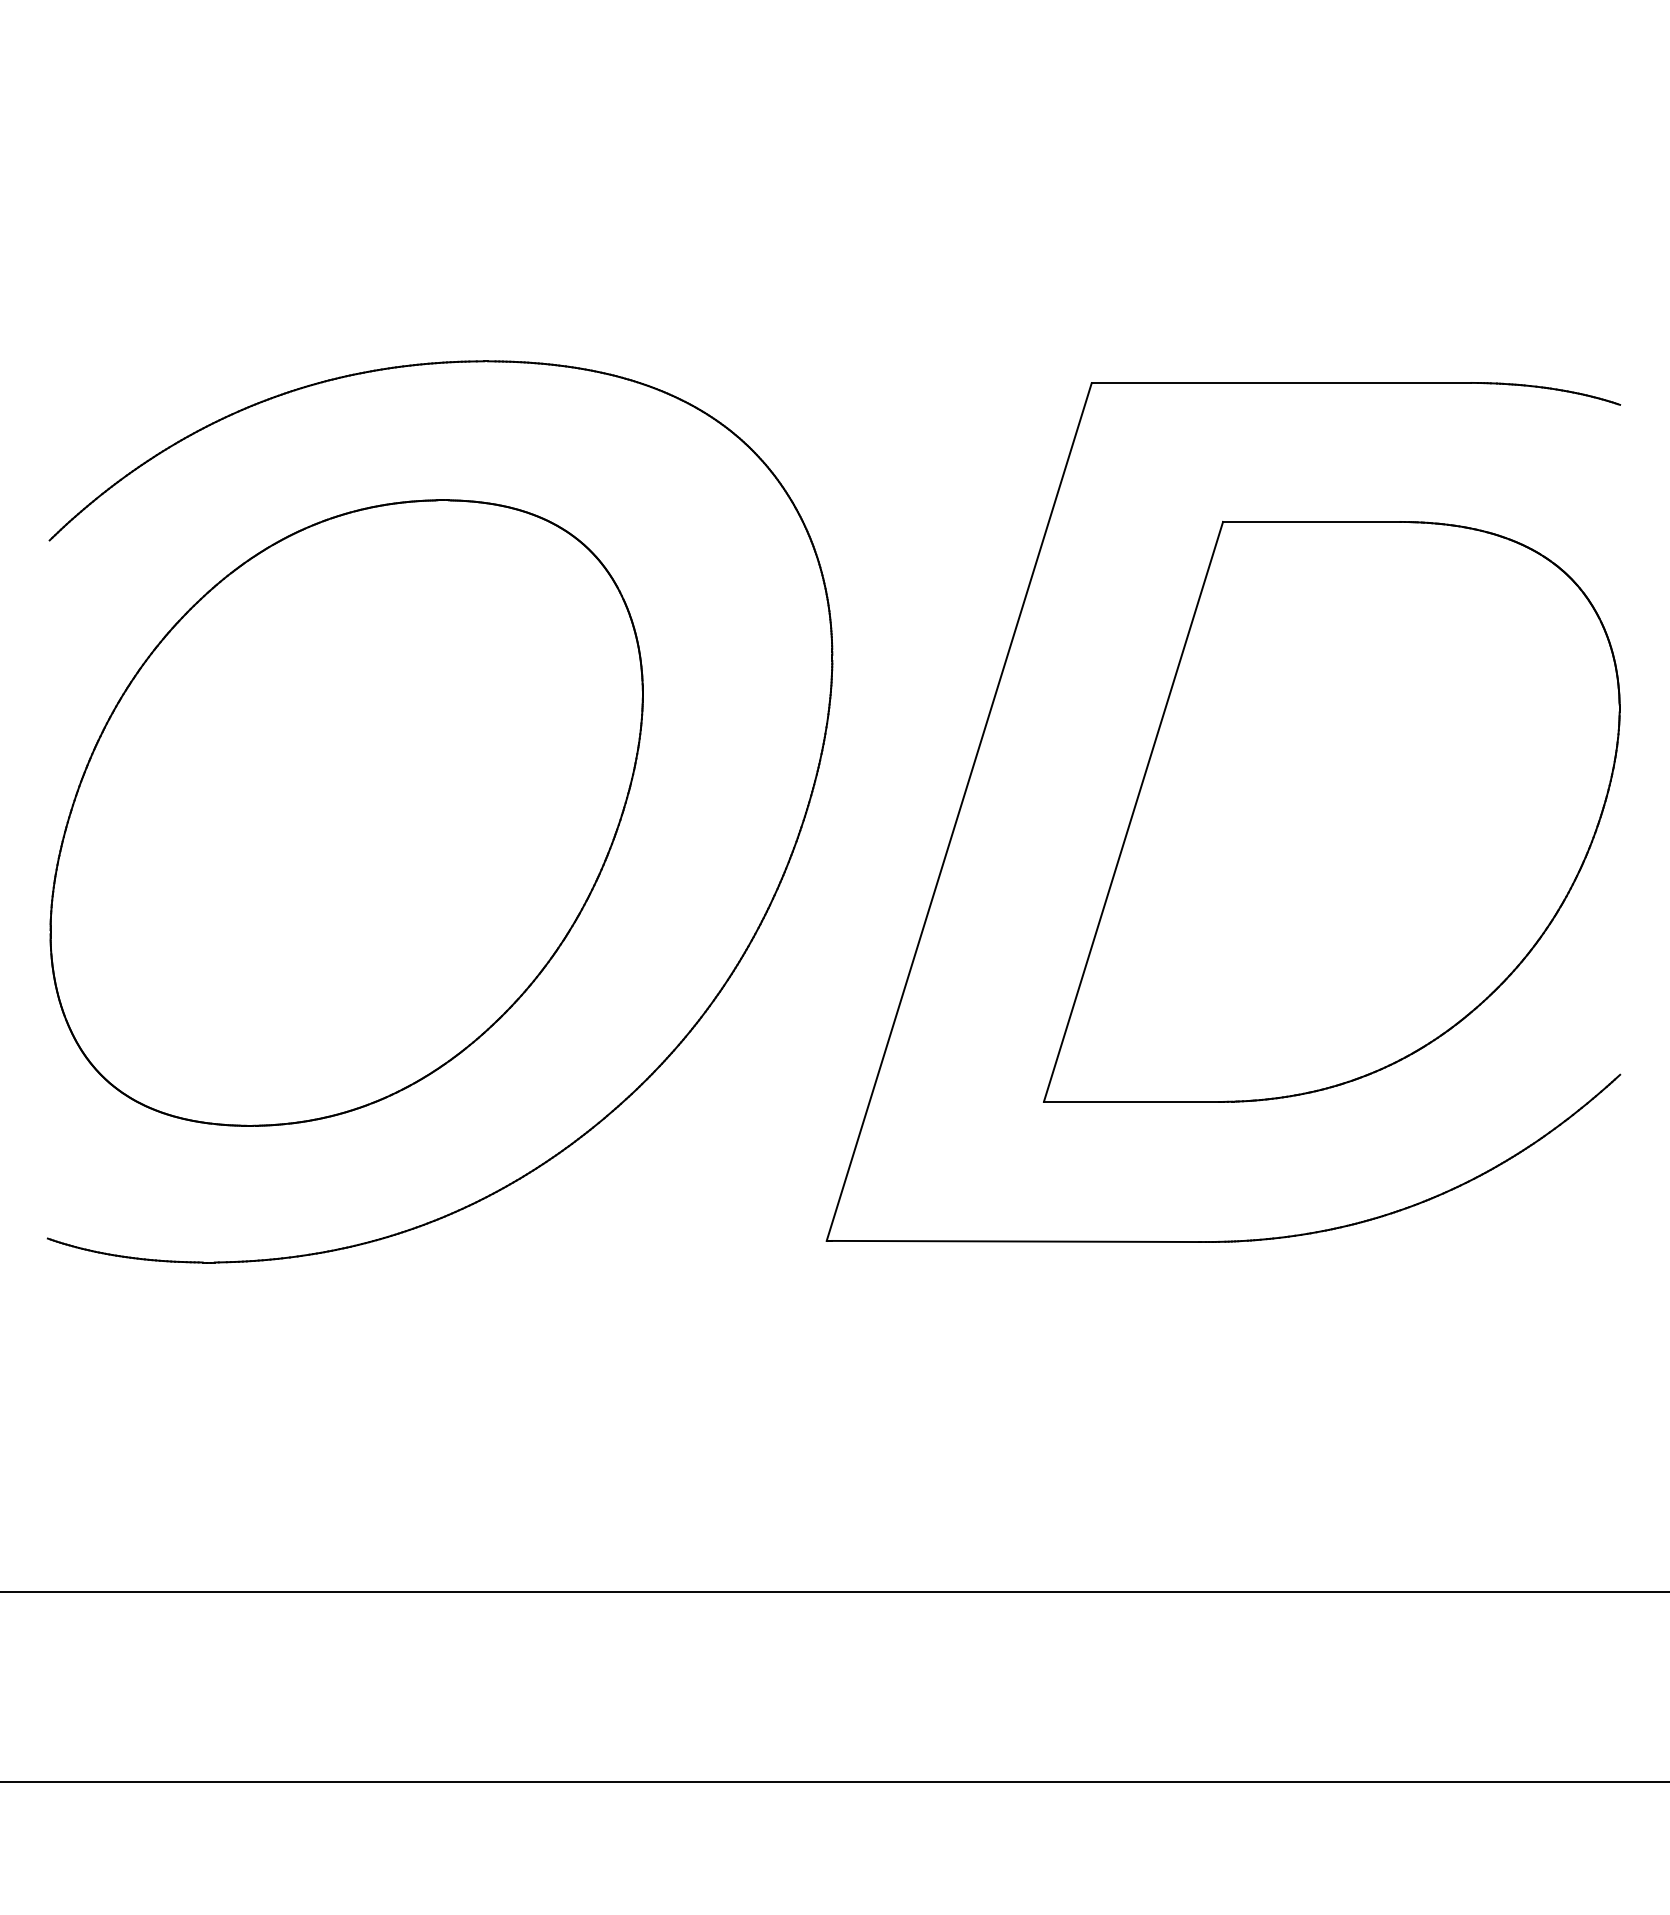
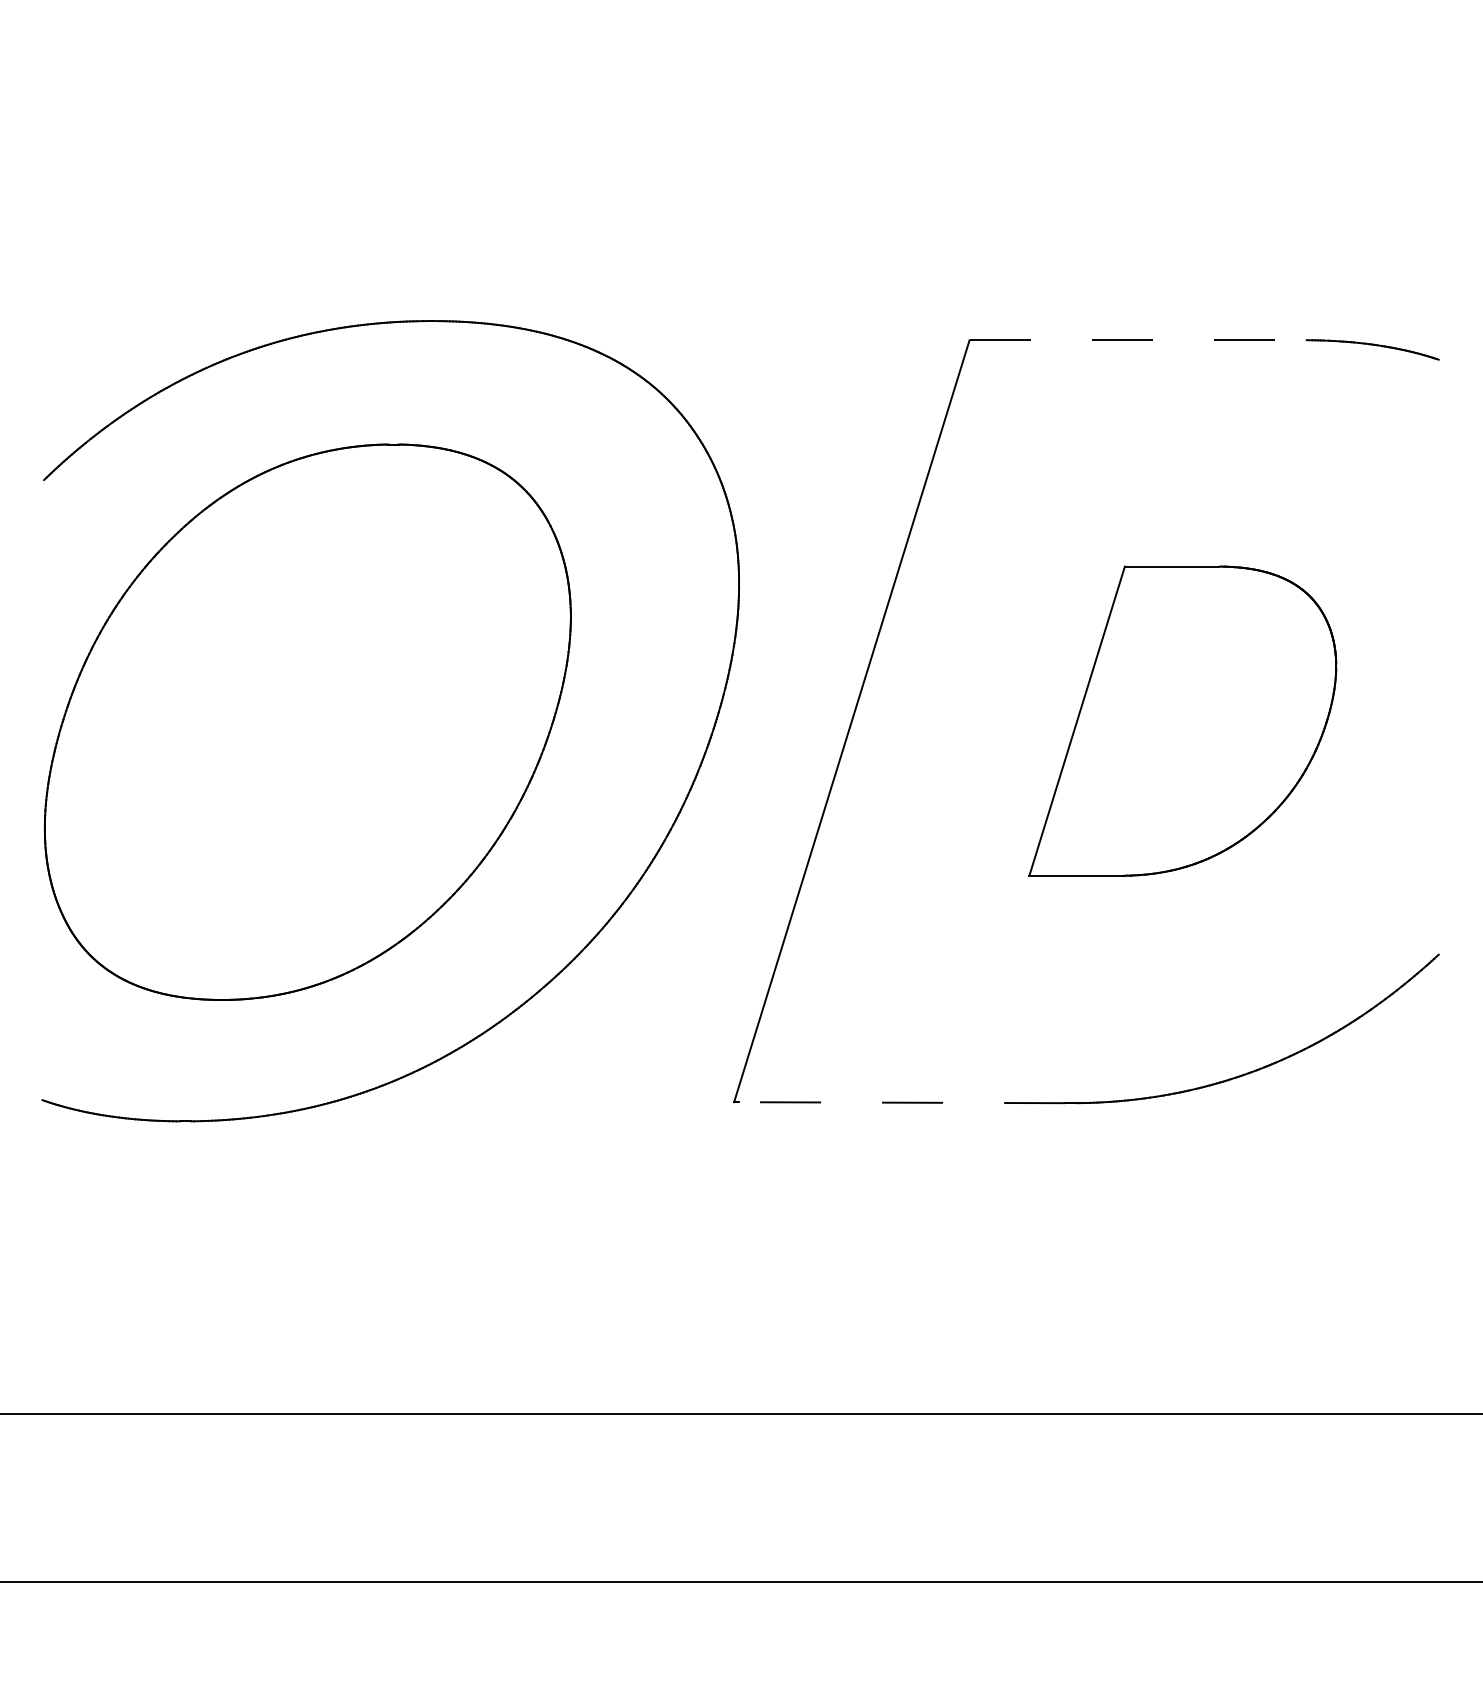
line: (1282, 383) -> (1138, 340), solid -> dashed
part: (1331, 811) -> (1182, 720), size x0.6
line: (1015, 1241) -> (901, 1102), solid -> dashed

